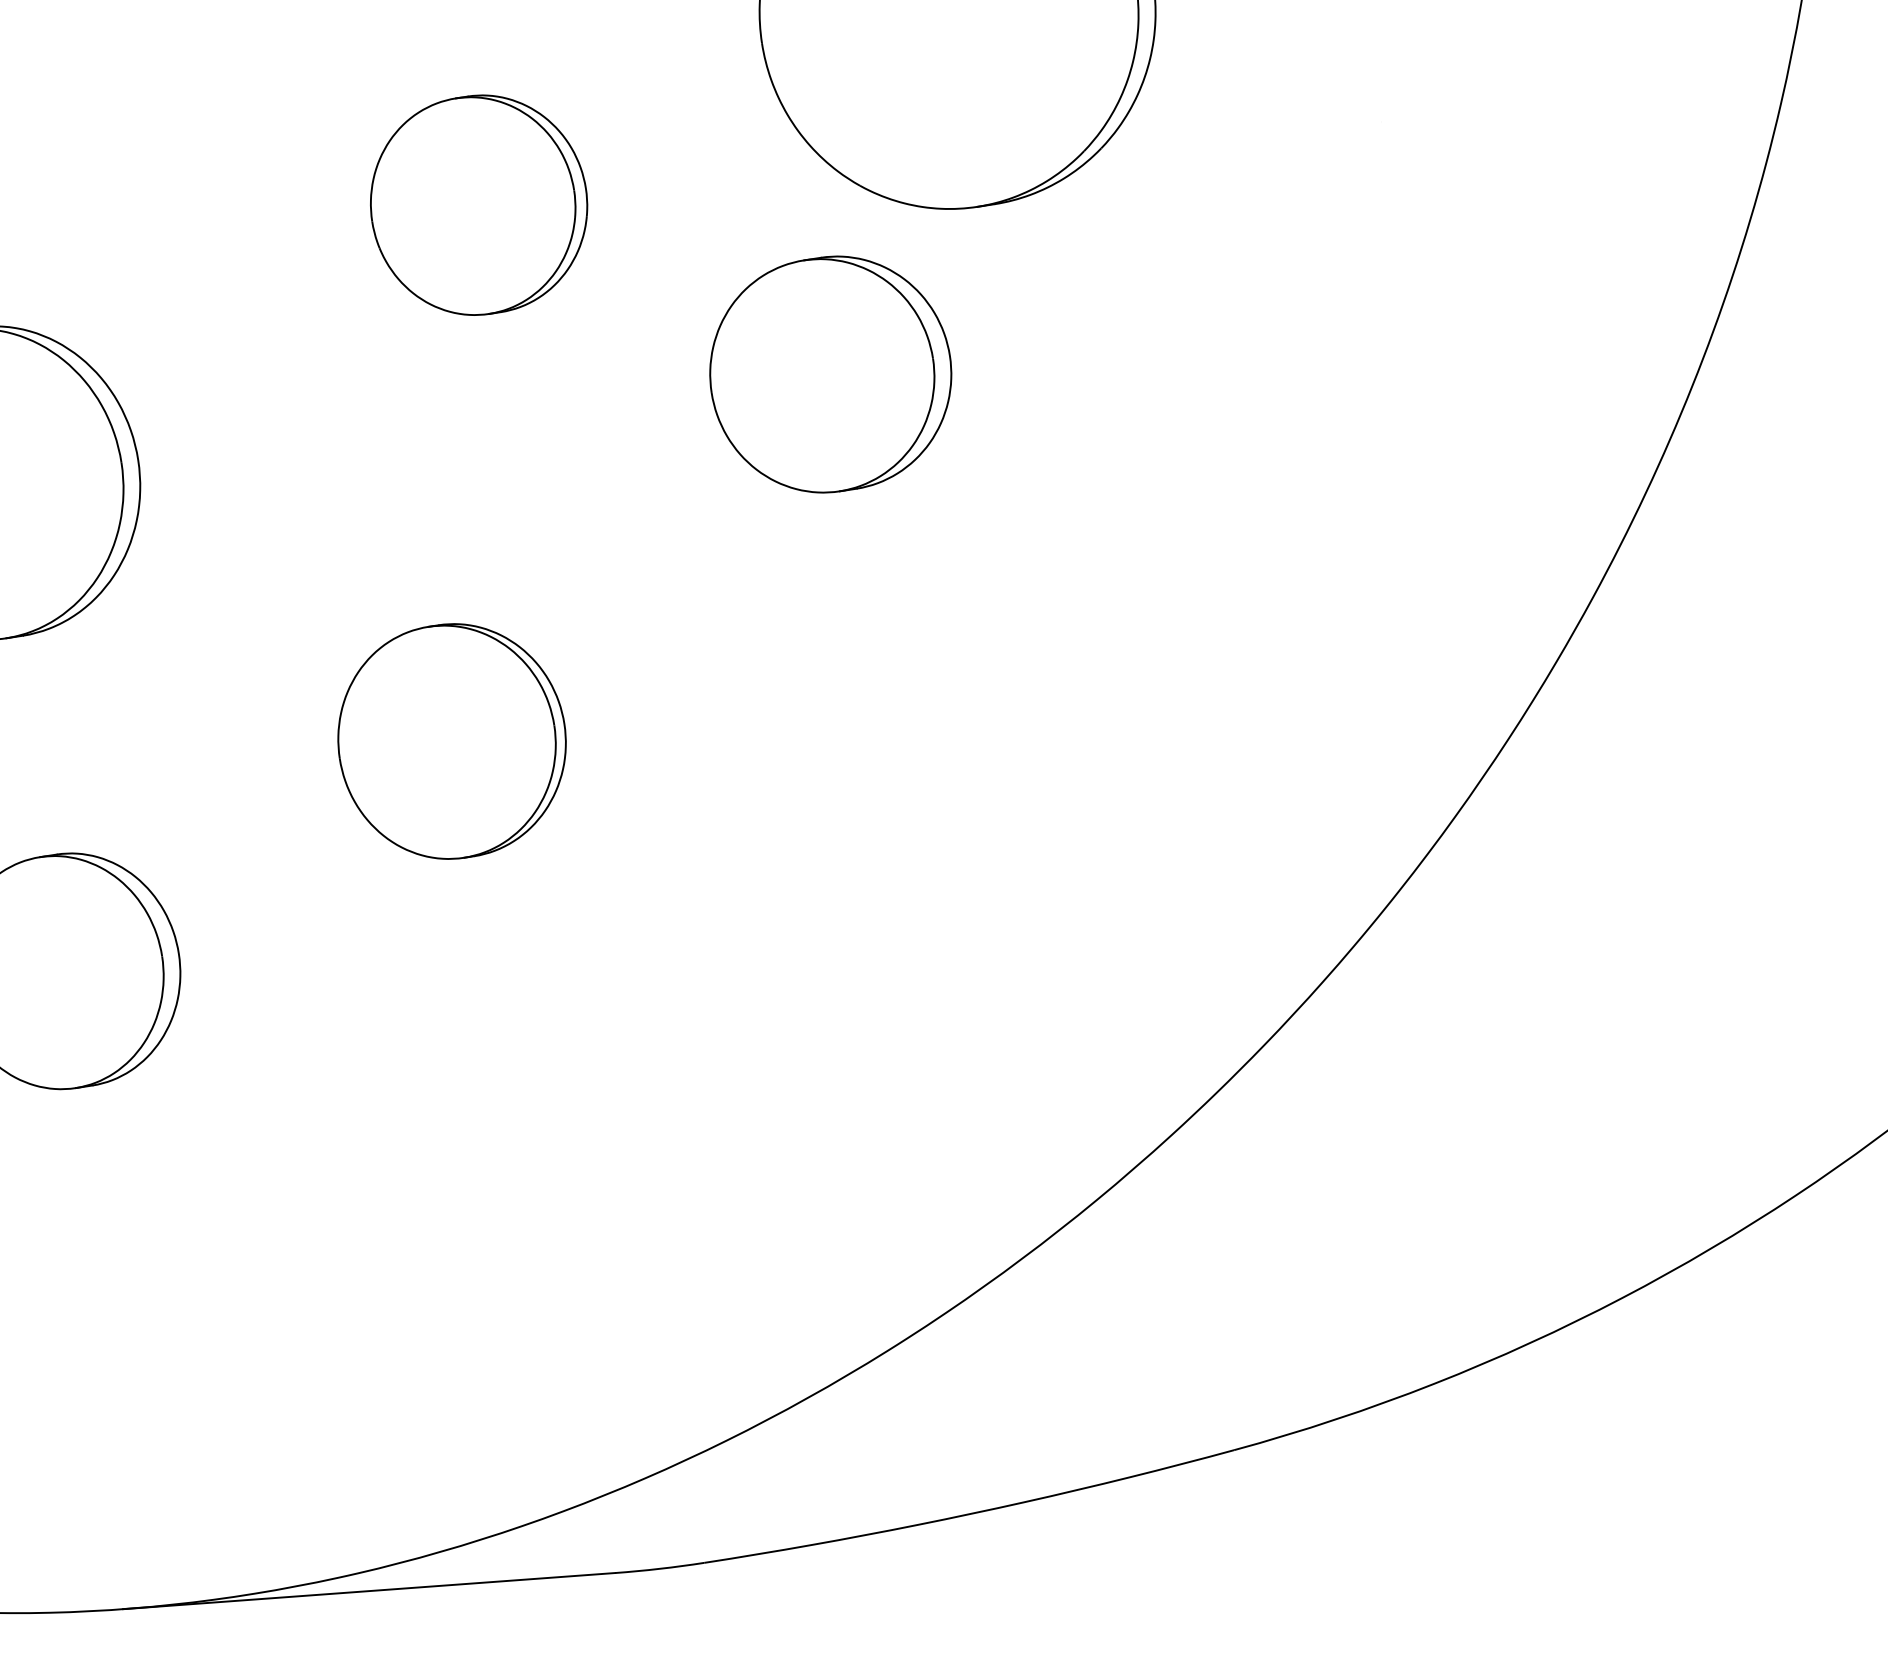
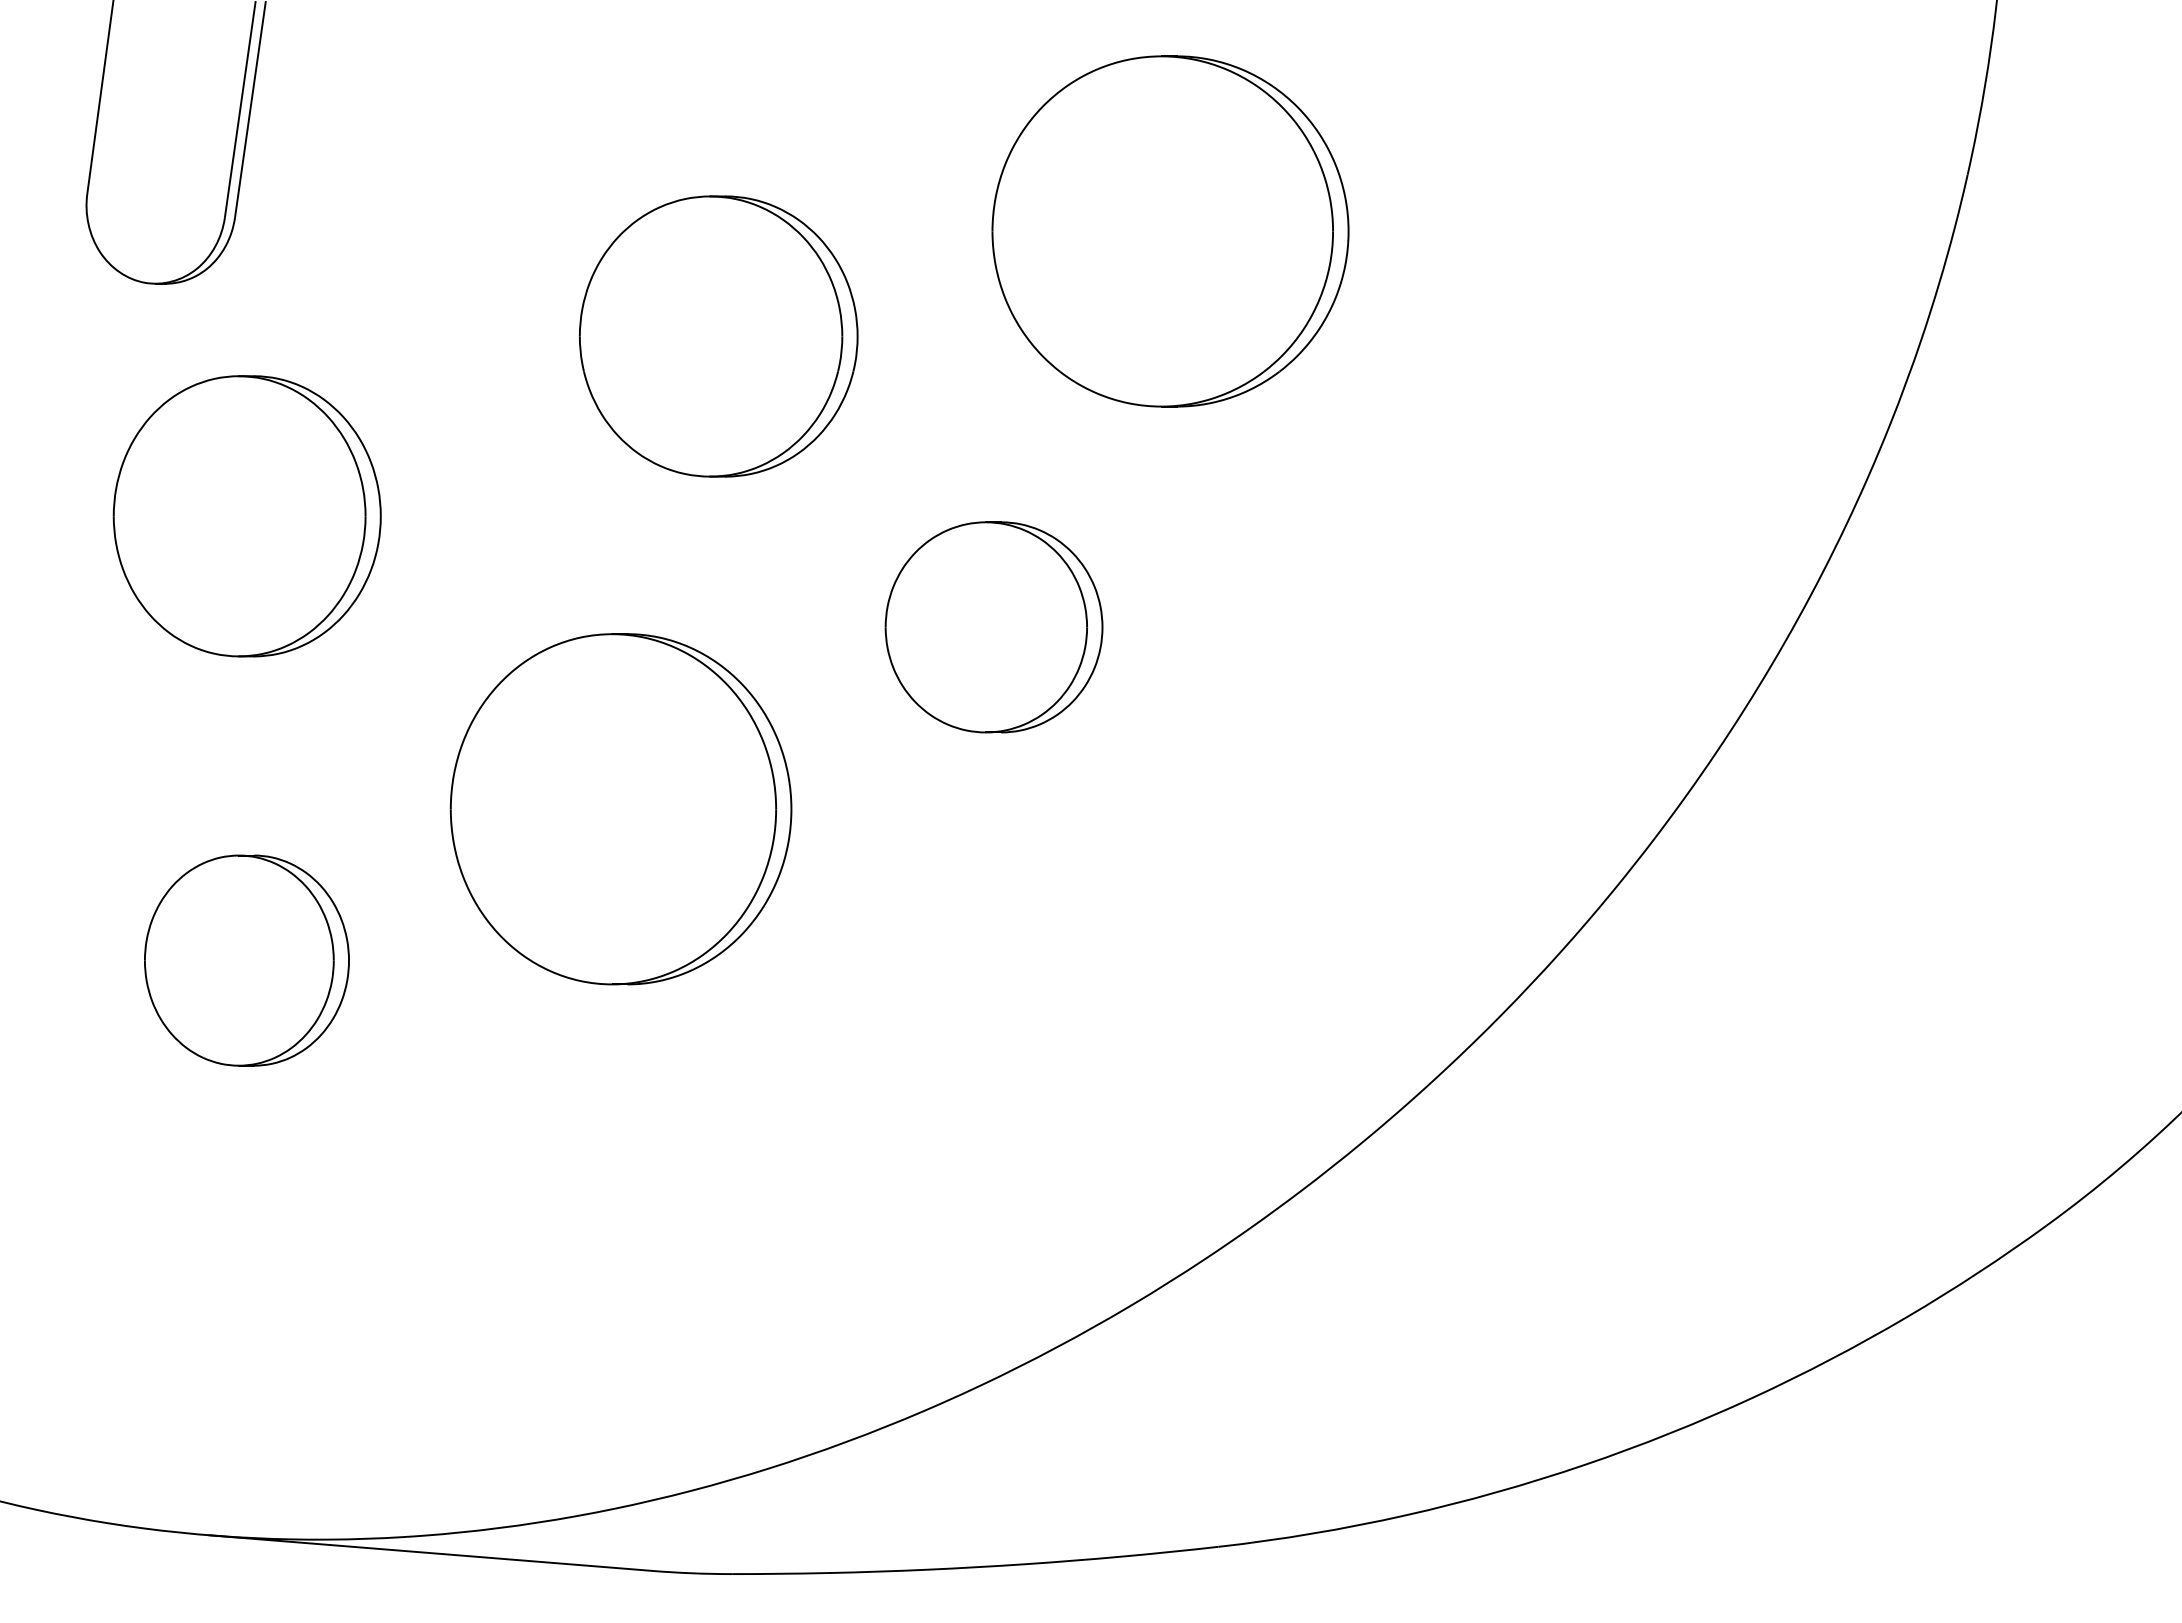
part: (478, 205) -> (718, 336), size x1.43
part: (830, 374) -> (993, 627), moved
part: (451, 741) -> (620, 809), size x1.67

